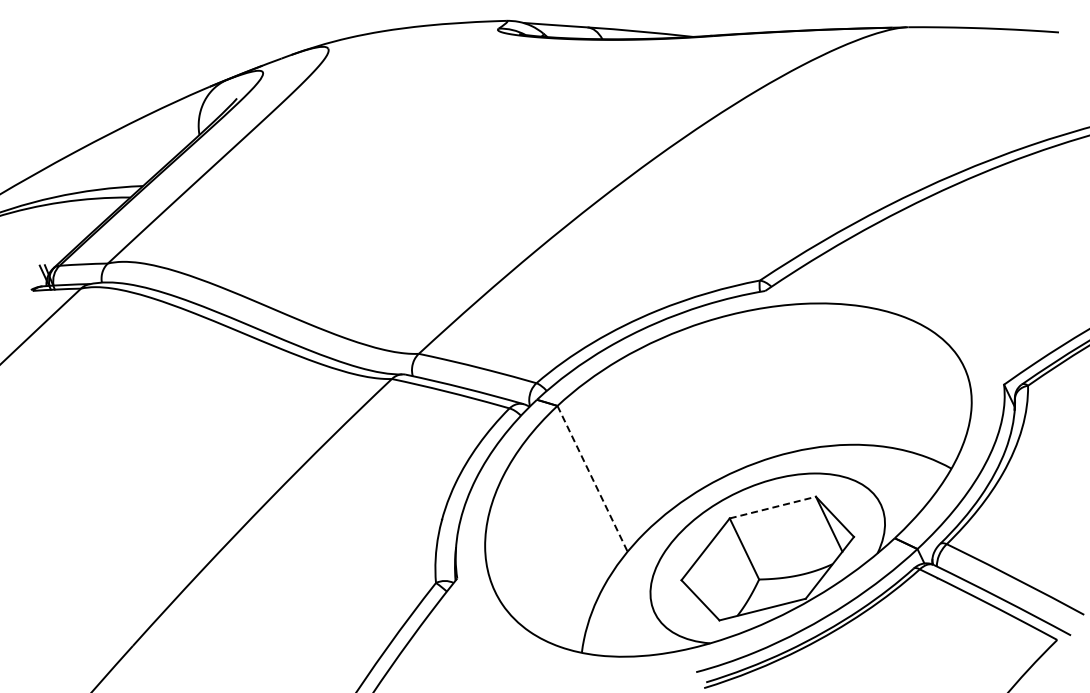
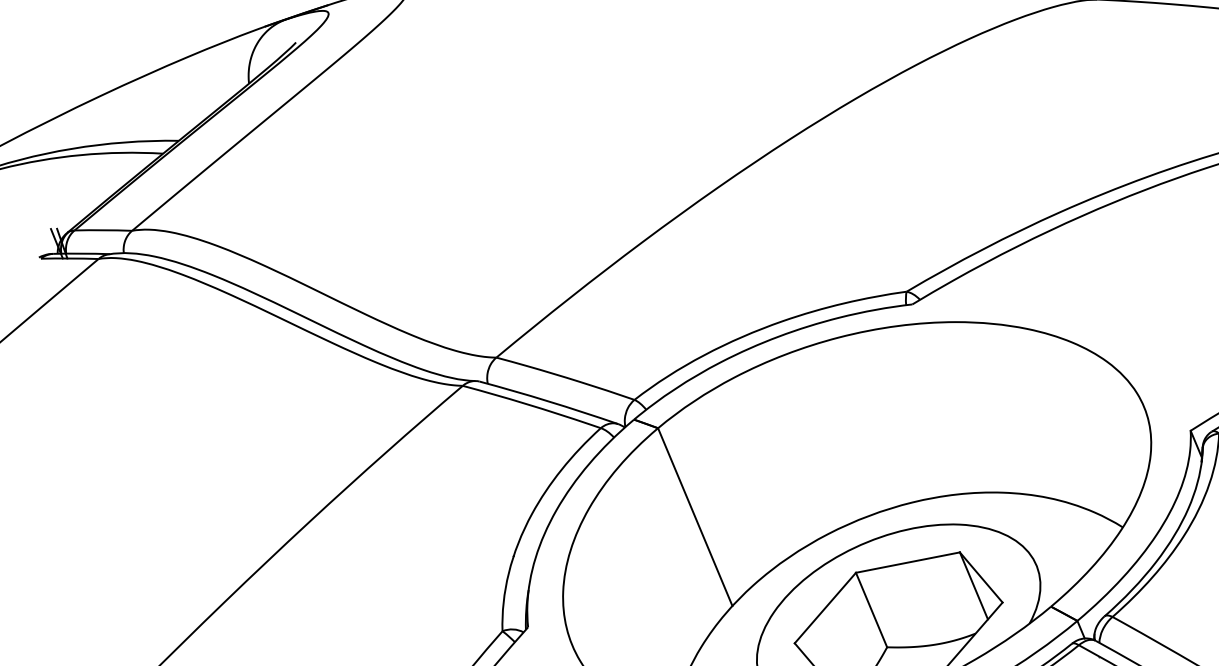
line: (592, 478) -> (695, 516), dashed -> solid
line: (773, 507) -> (908, 562), dashed -> solid

